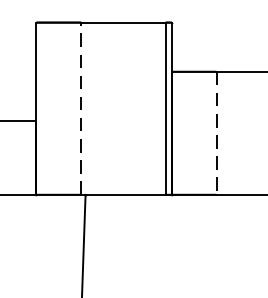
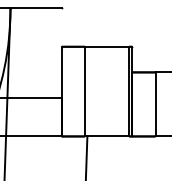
line: (81, 108) -> (85, 91), dashed -> solid
line: (216, 133) -> (155, 104), dashed -> solid

